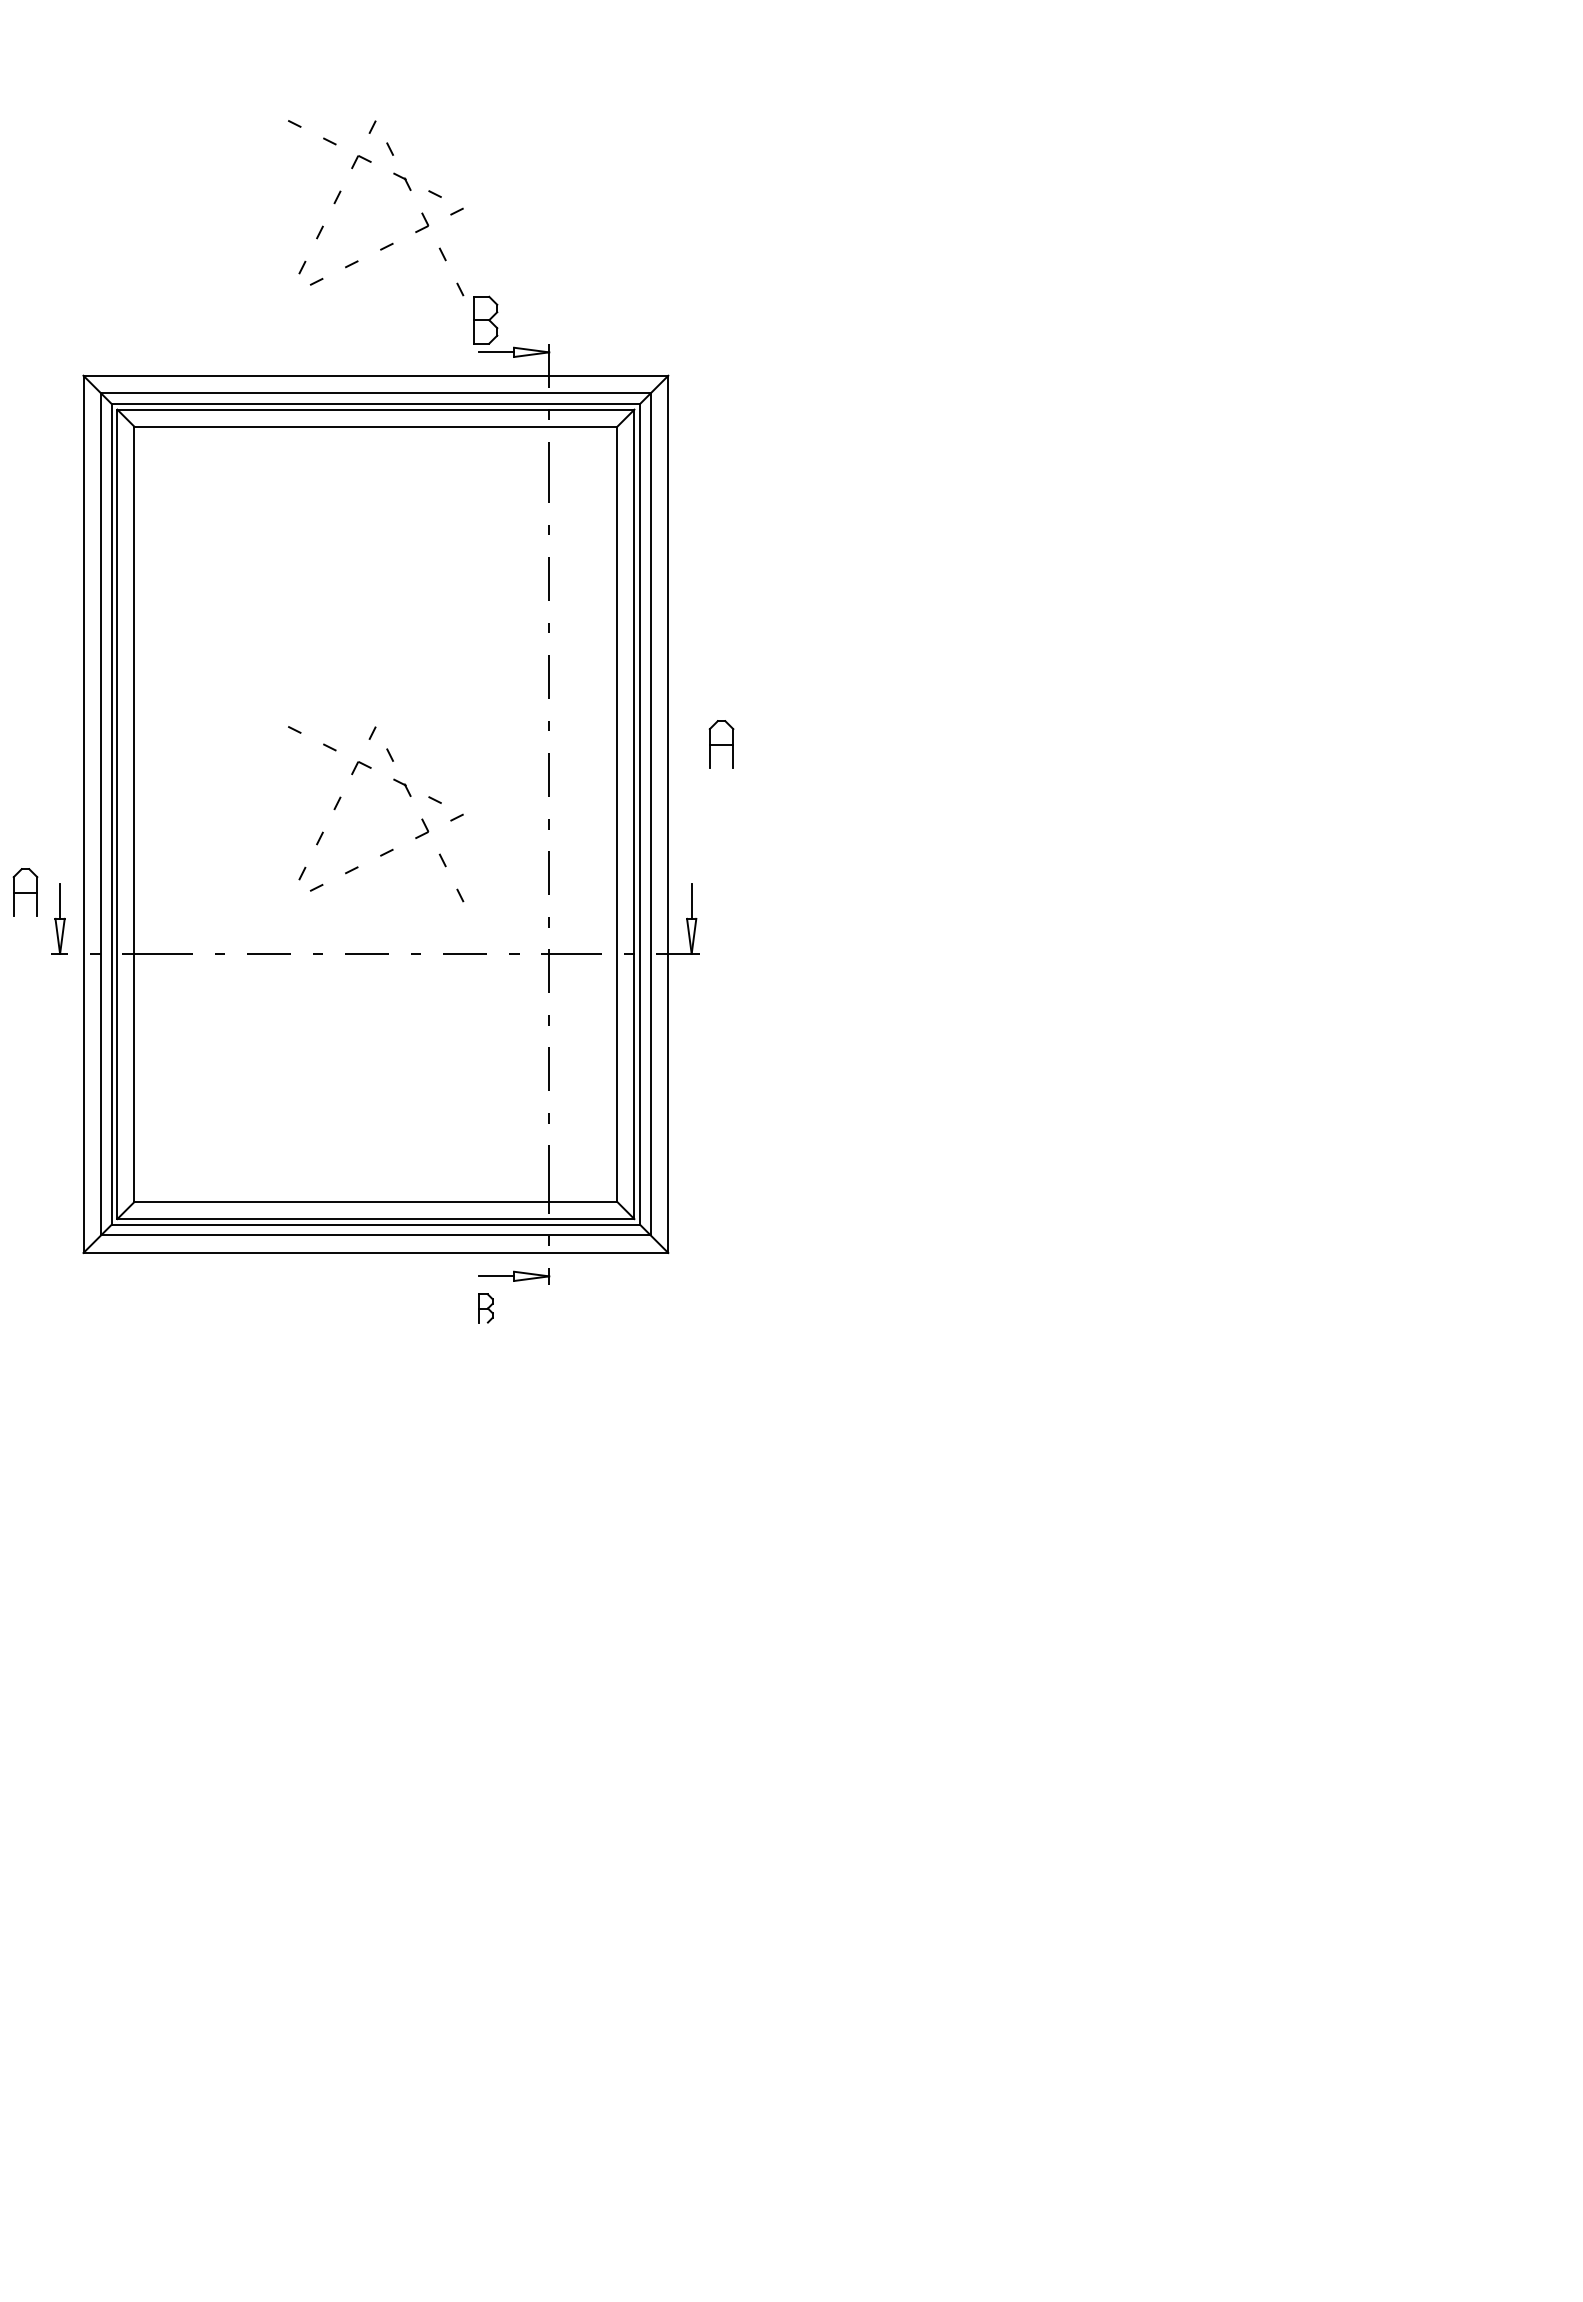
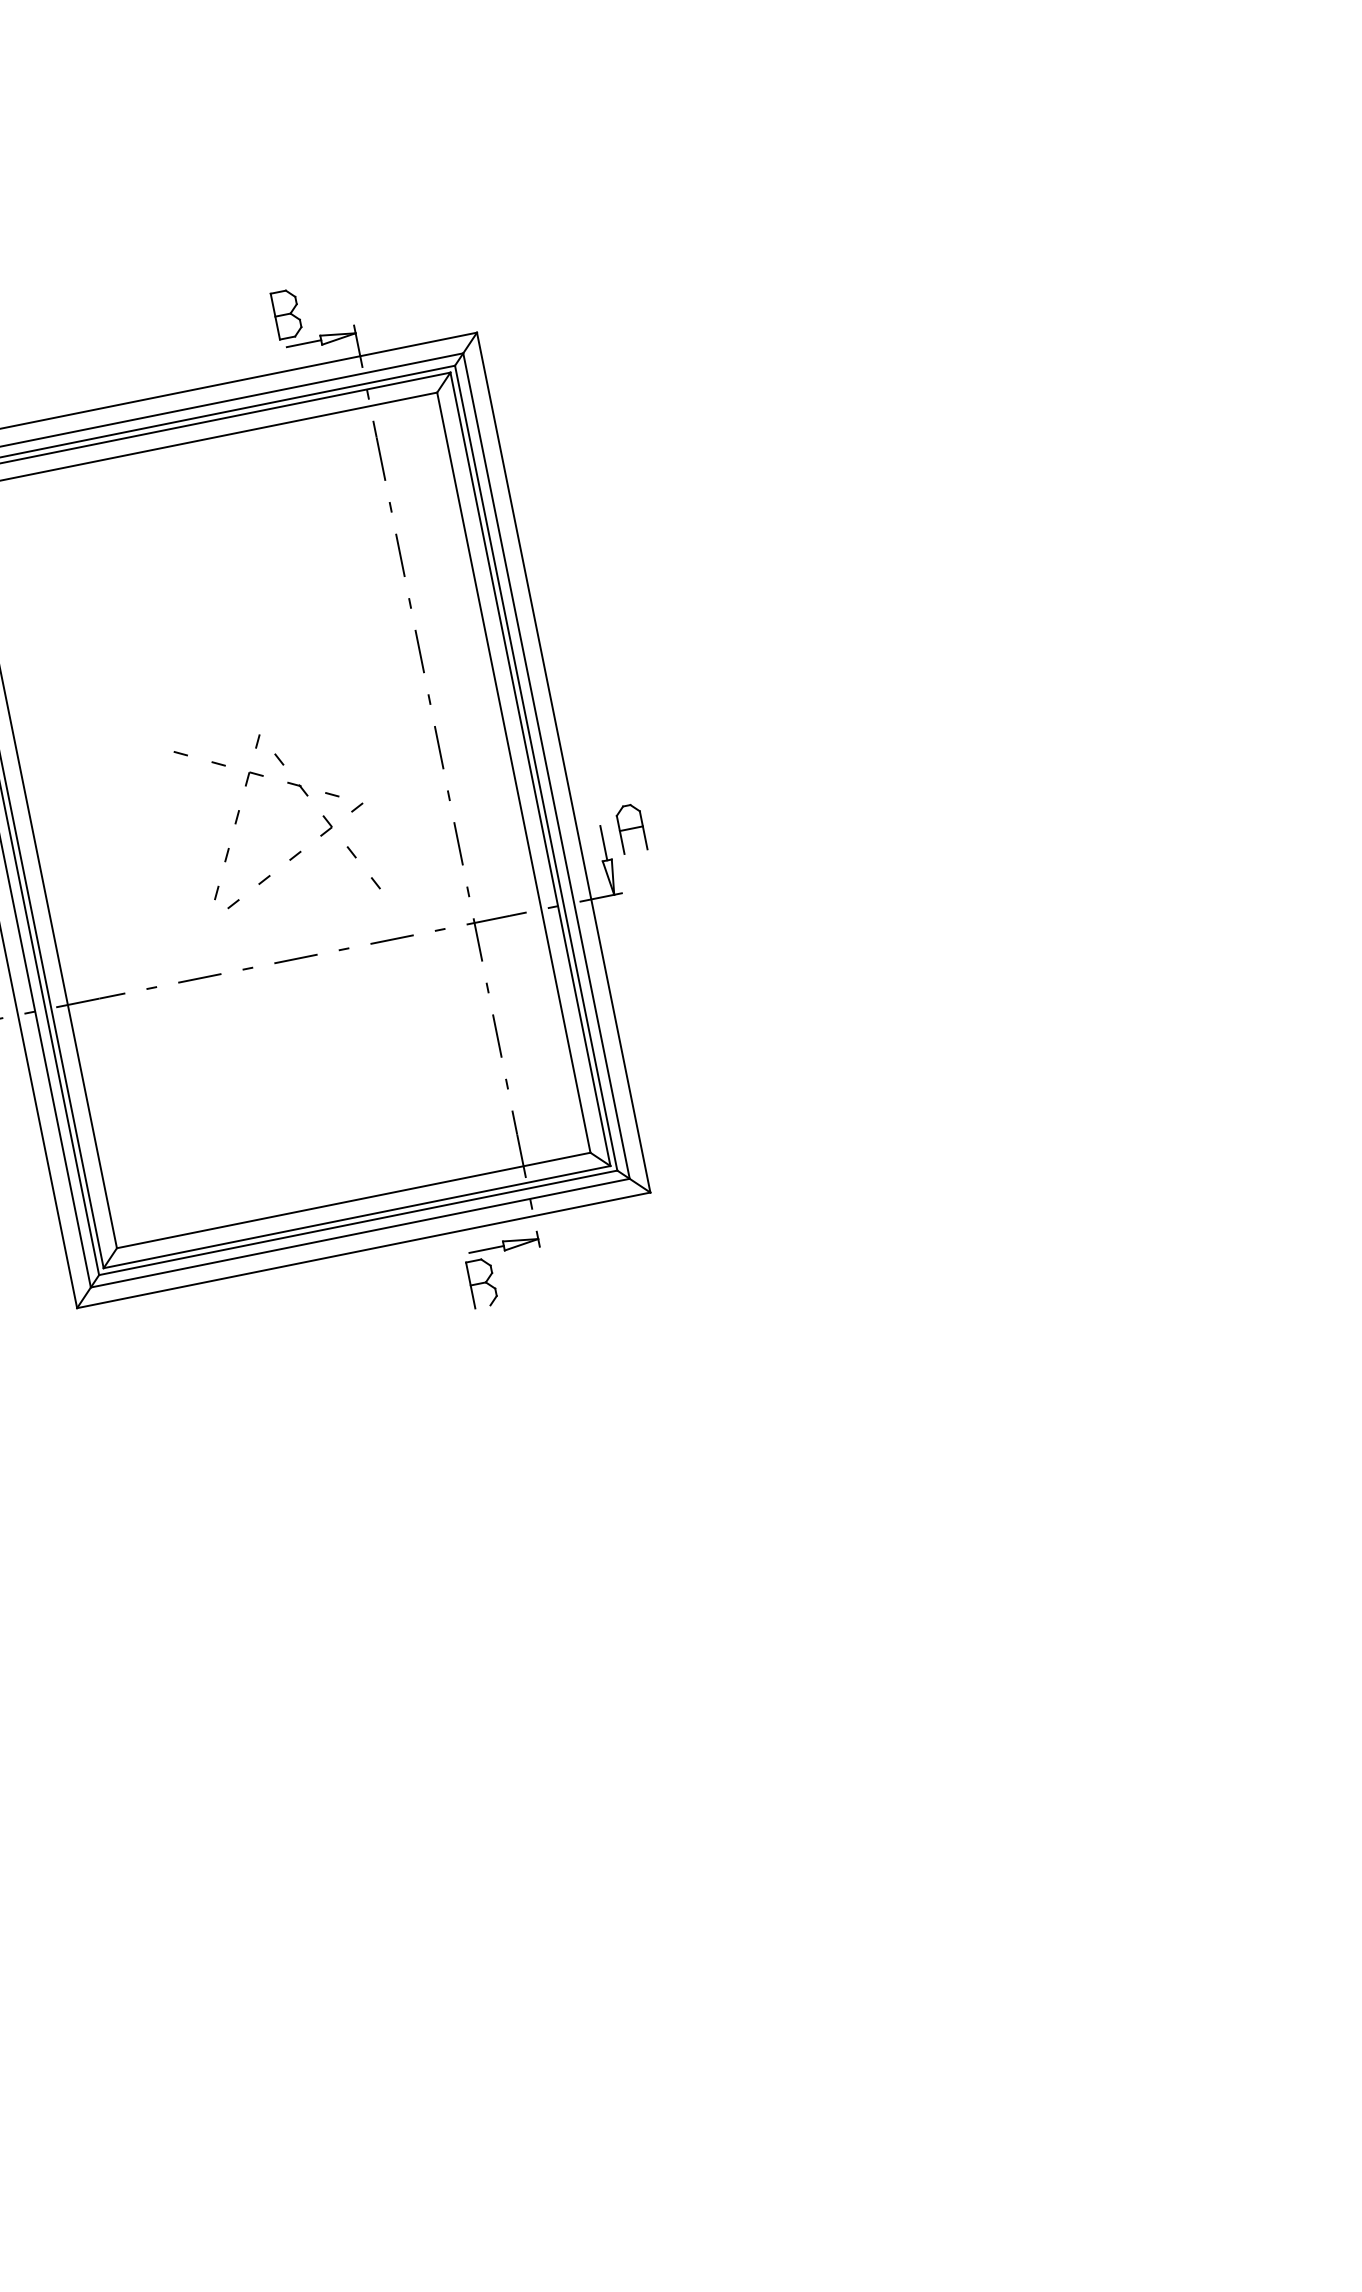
part: (392, 242) -> (180, 256), removed
part: (721, 744) -> (631, 828), moved
part: (485, 1308) -> (482, 1283), size x1.67

